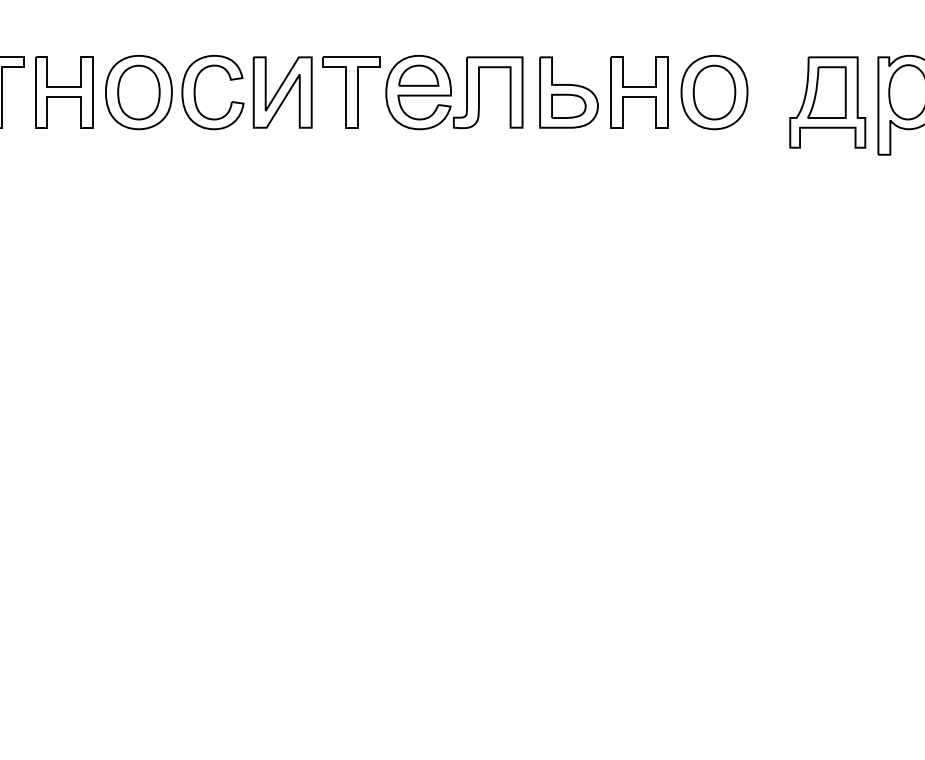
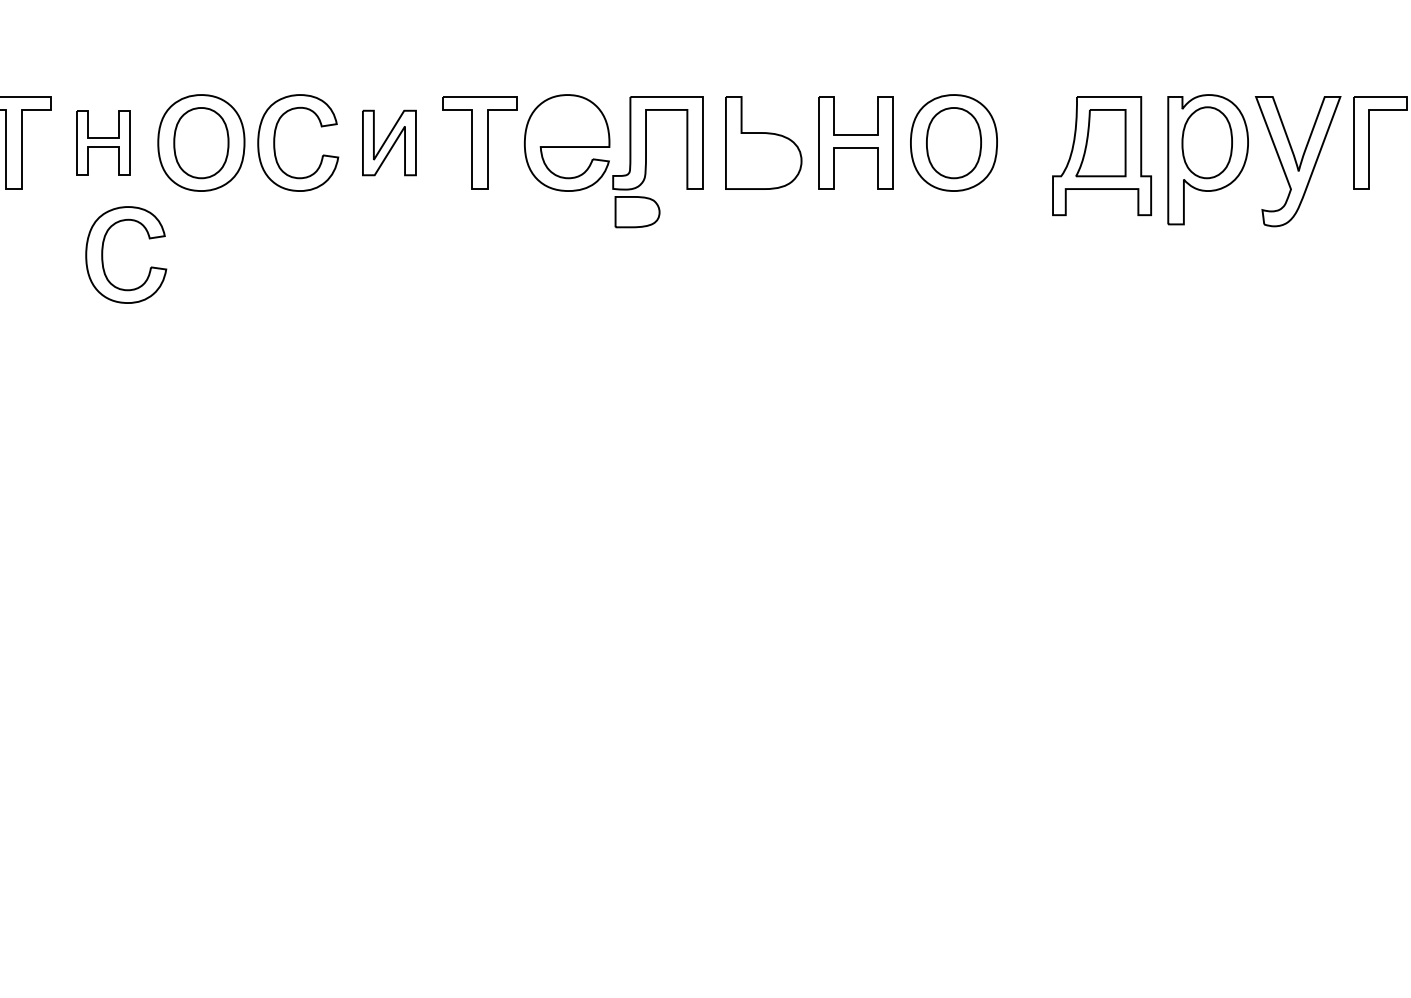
part: (418, 75) -> (566, 120), removed
part: (64, 92) -> (103, 142), size x0.7
part: (282, 92) -> (389, 142), size x0.7
part: (568, 106) -> (637, 212), moved
part: (64, 177) -> (103, 254), added

